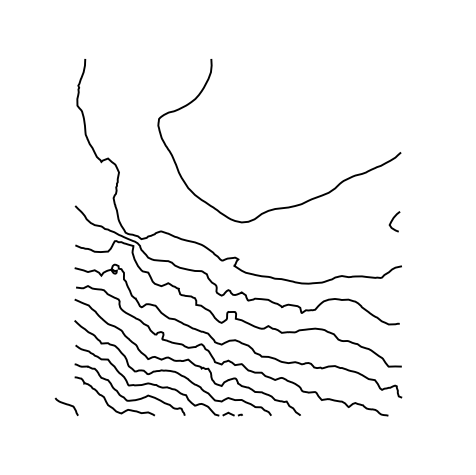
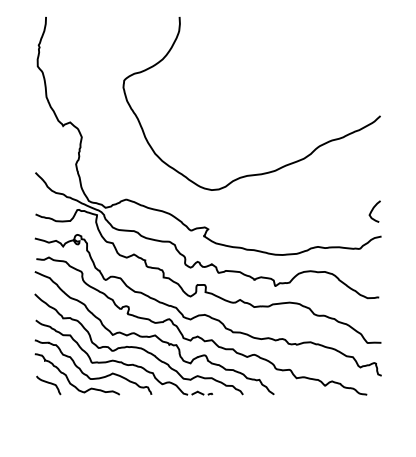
curve: (393, 220) -> (373, 210), moved
curve: (66, 405) -> (48, 384), moved

